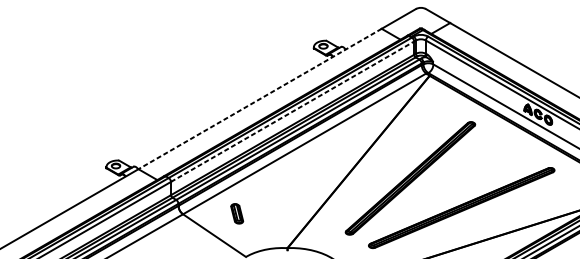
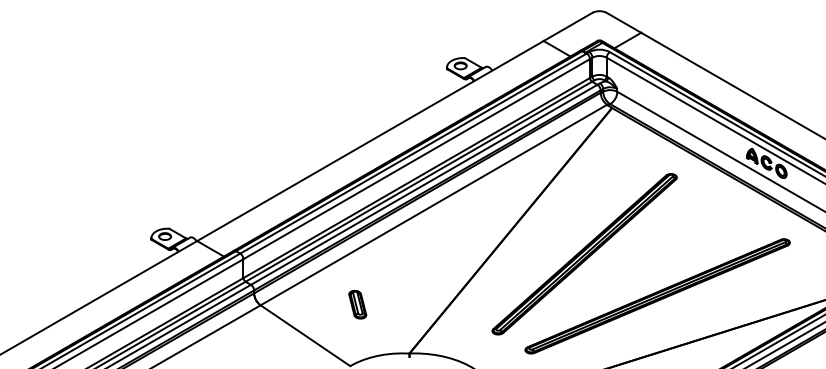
line: (259, 99) -> (369, 141), dashed -> solid
line: (293, 111) -> (417, 158), dashed -> solid
part: (237, 213) -> (357, 304), moved

